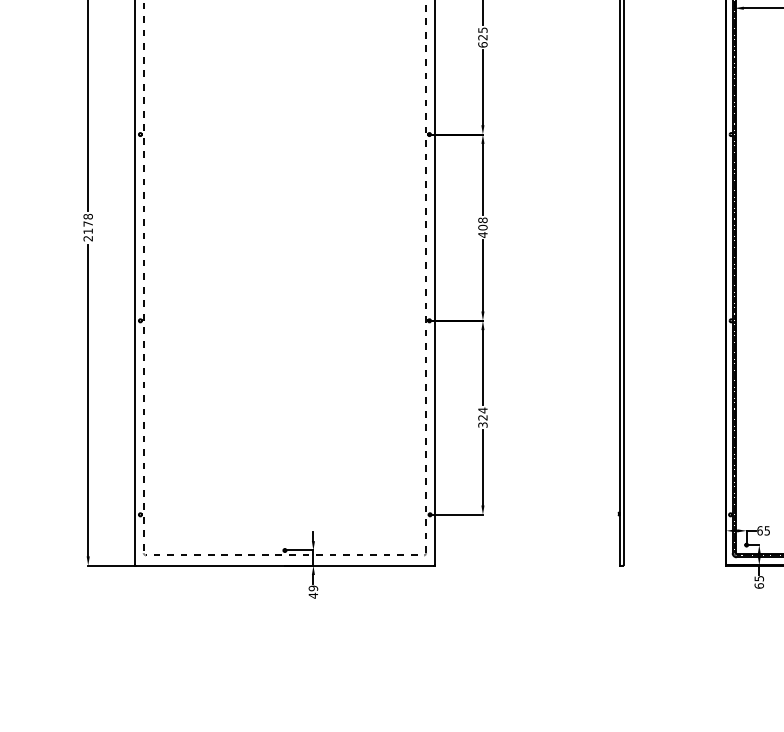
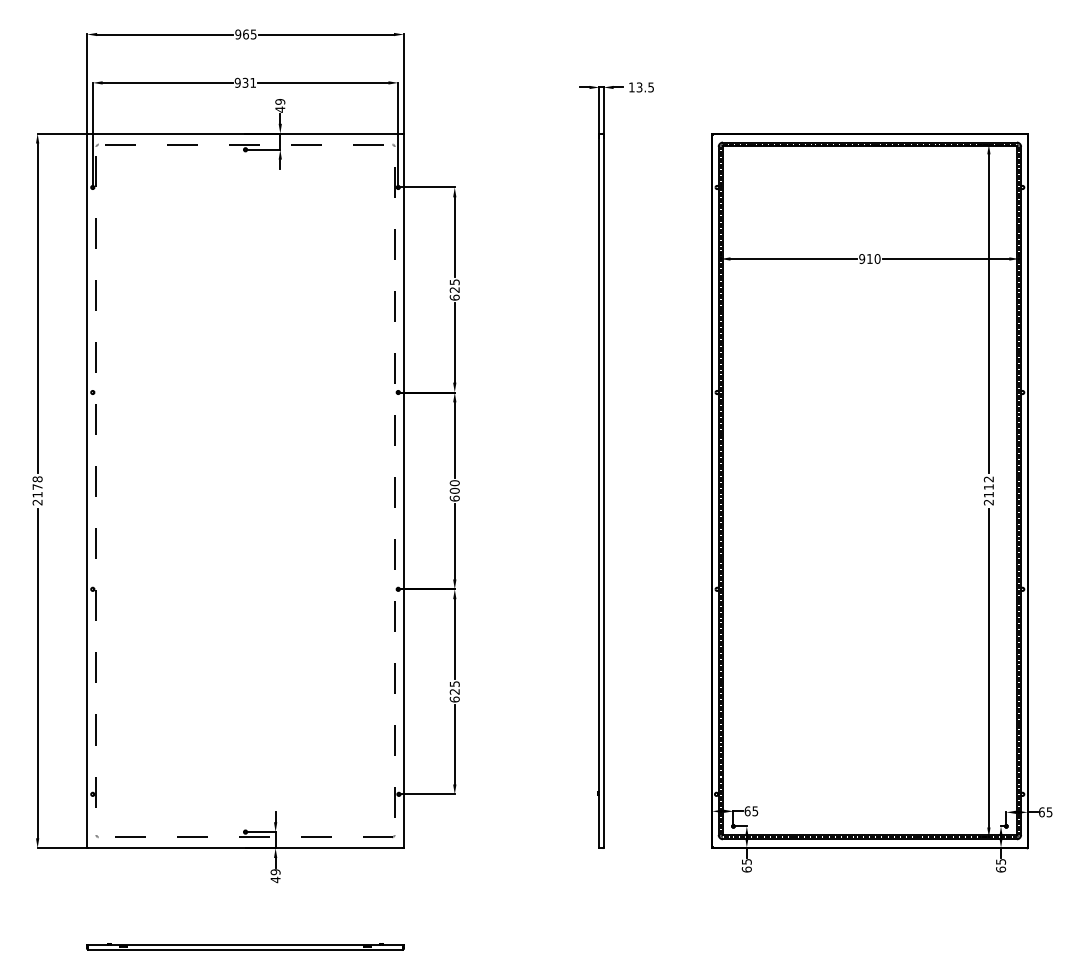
text: (482, 227) -> (454, 490), 408 -> 600
text: (482, 417) -> (454, 691), 324 -> 625
part: (284, 658) -> (245, 946), added

